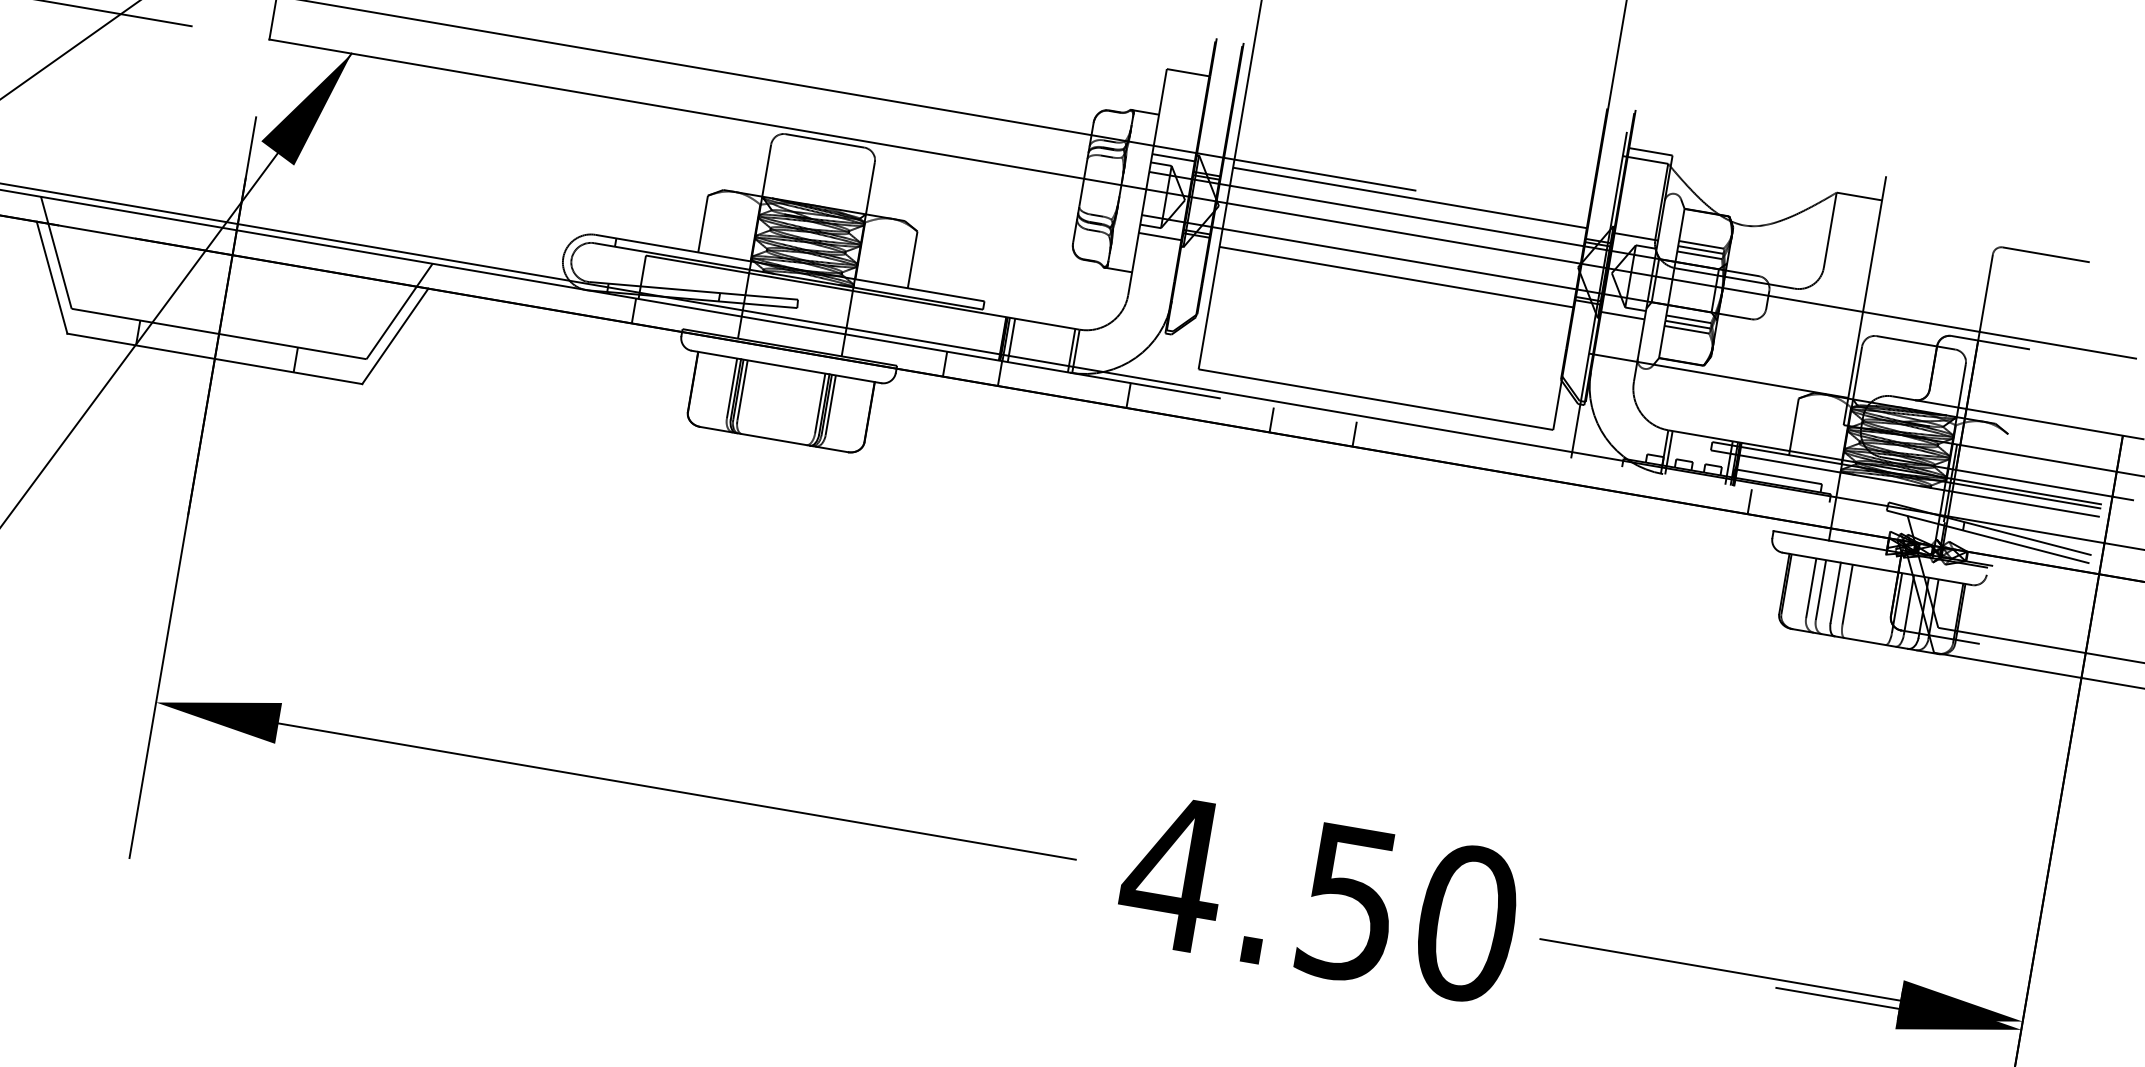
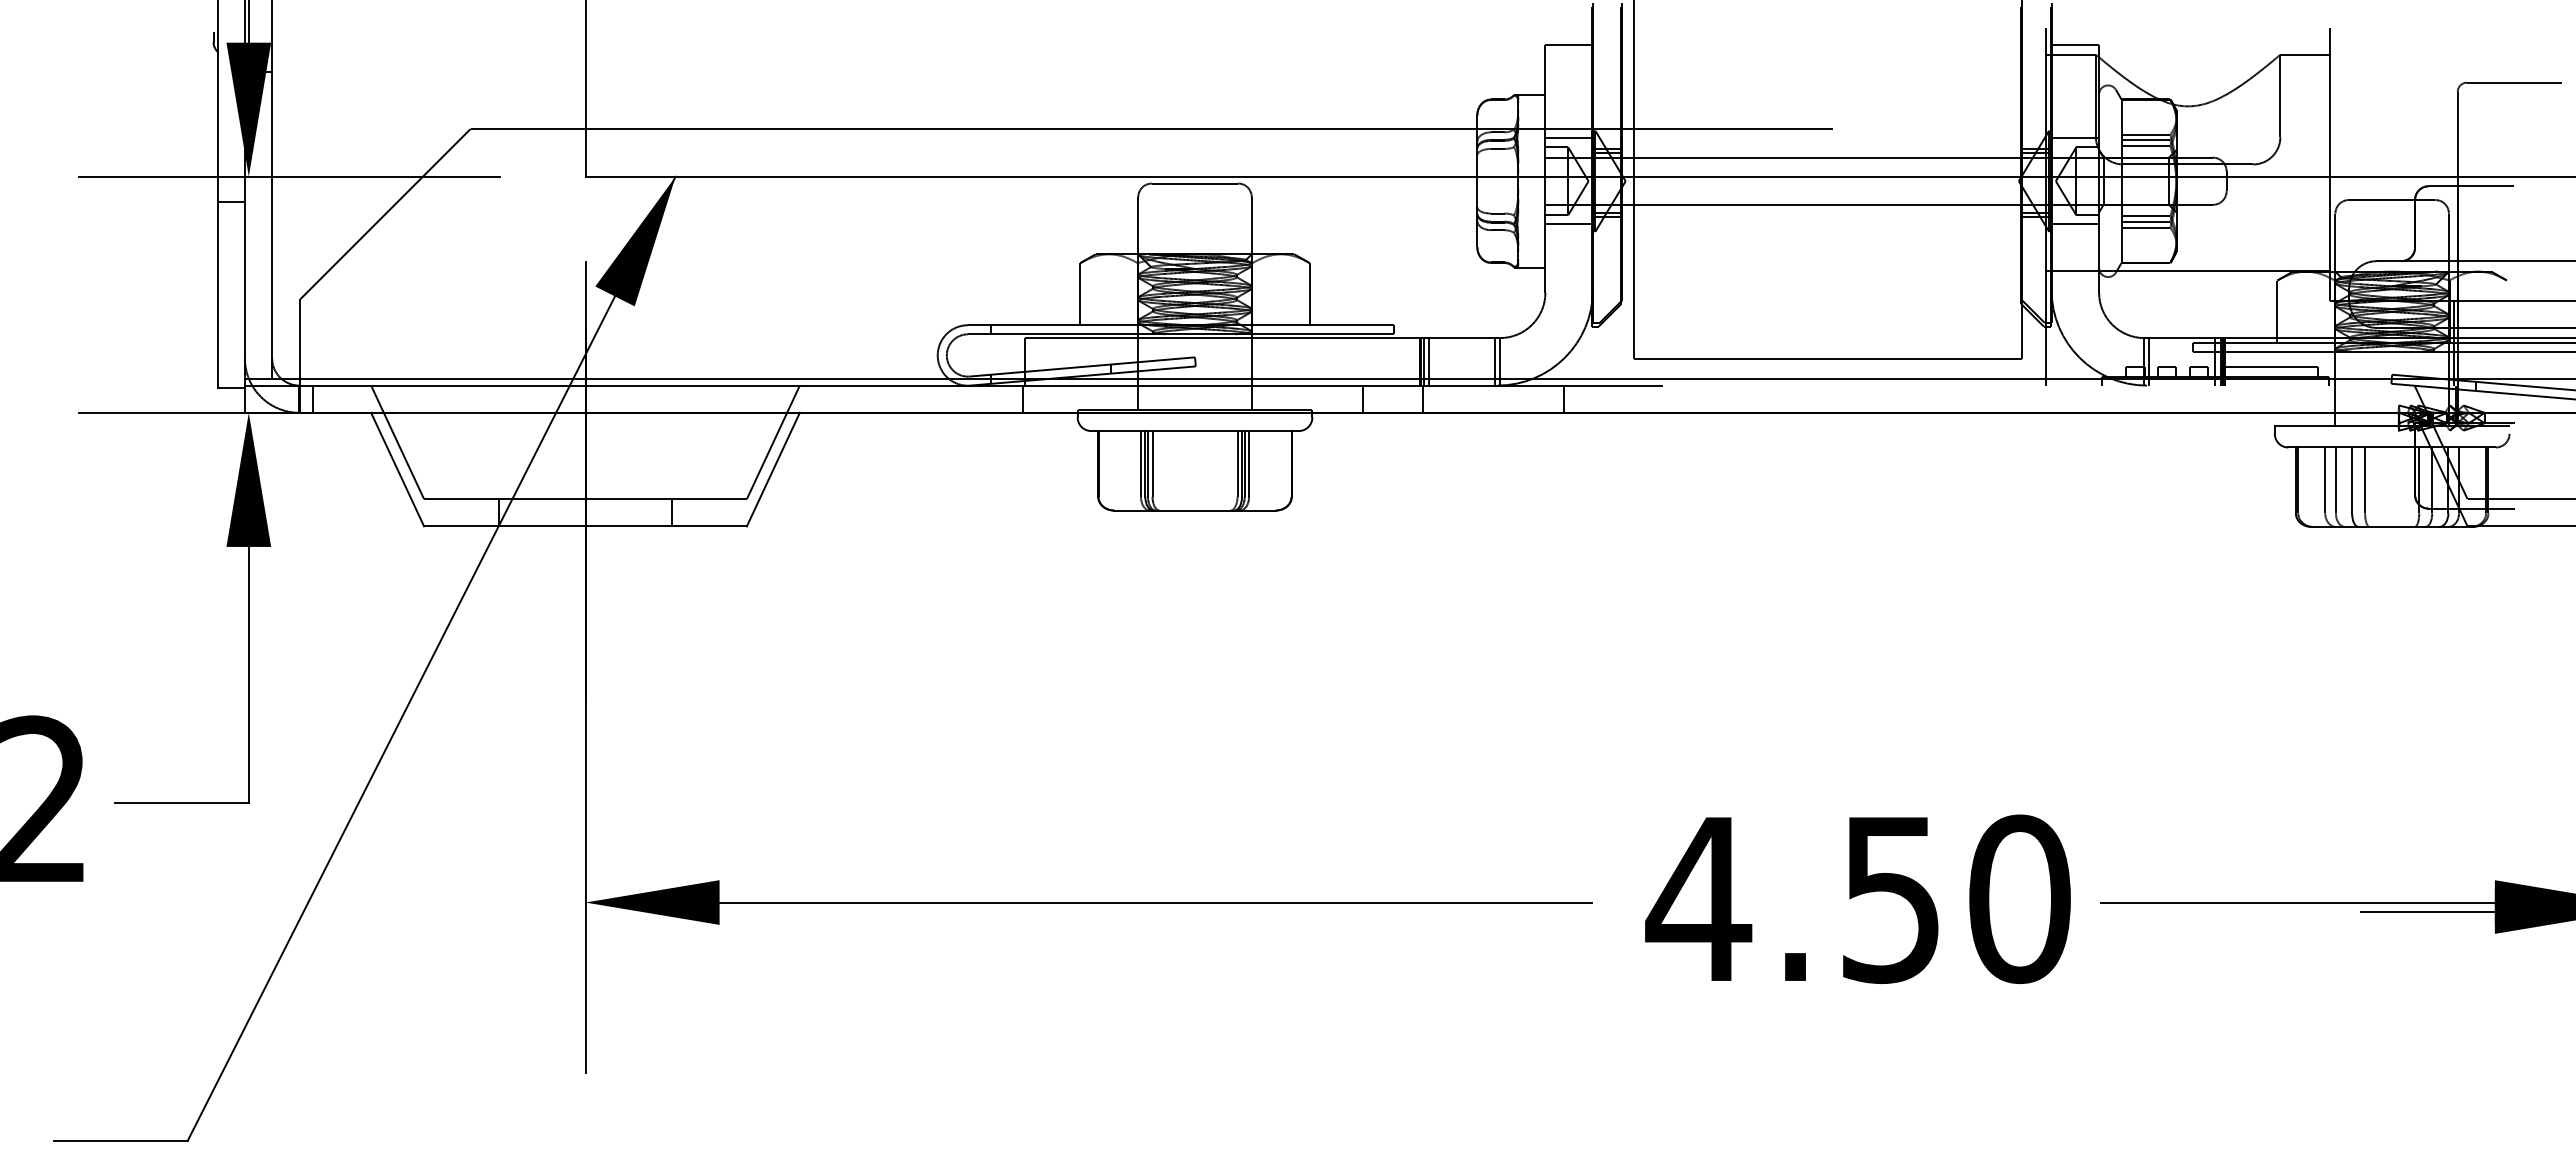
line: (1410, 197) -> (1827, 137), removed
line: (1396, 277) -> (1827, 224), removed
line: (1271, 419) -> (1720, 398), removed
line: (1354, 433) -> (1811, 398), removed
line: (1750, 501) -> (2244, 398), removed

